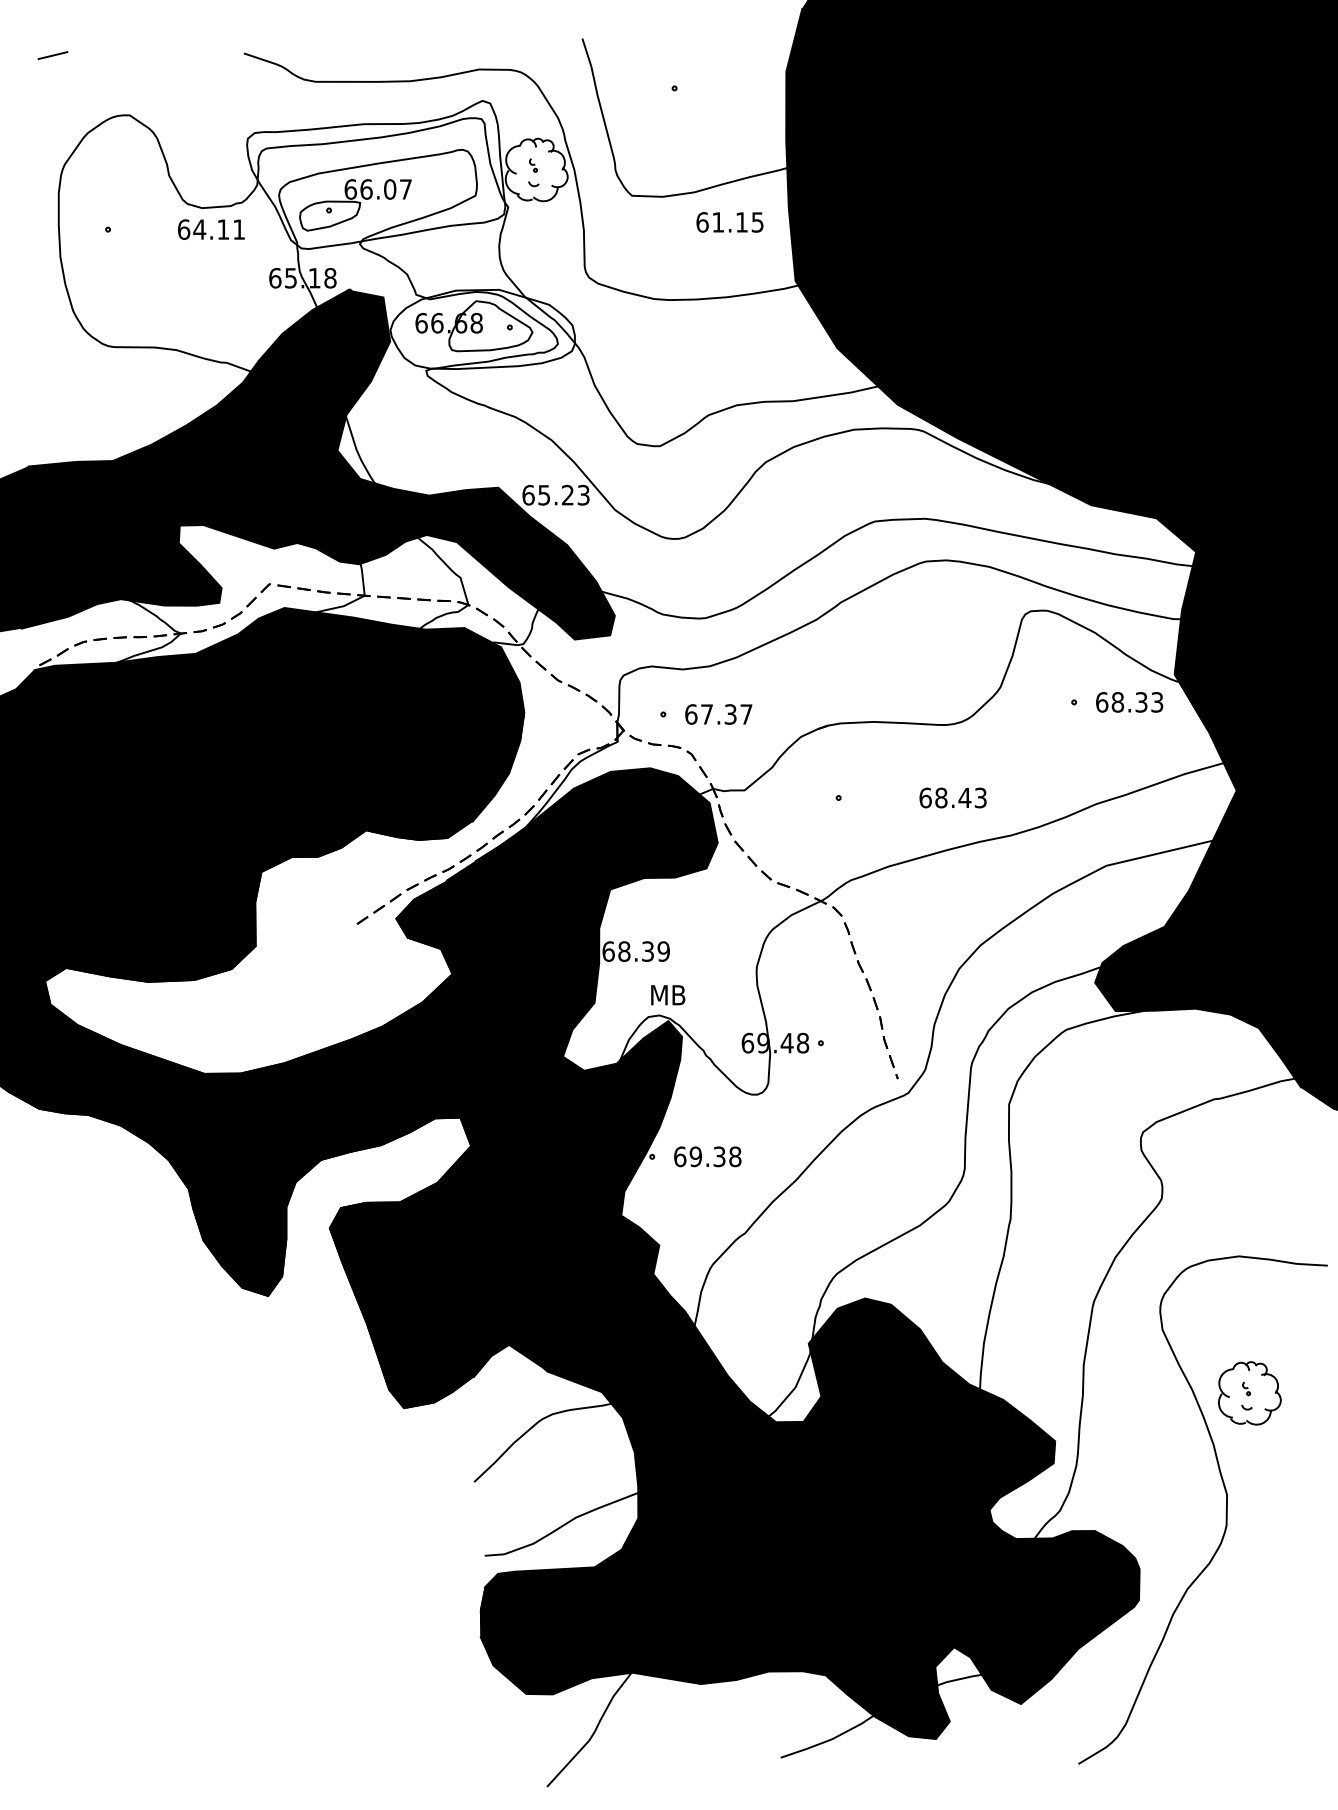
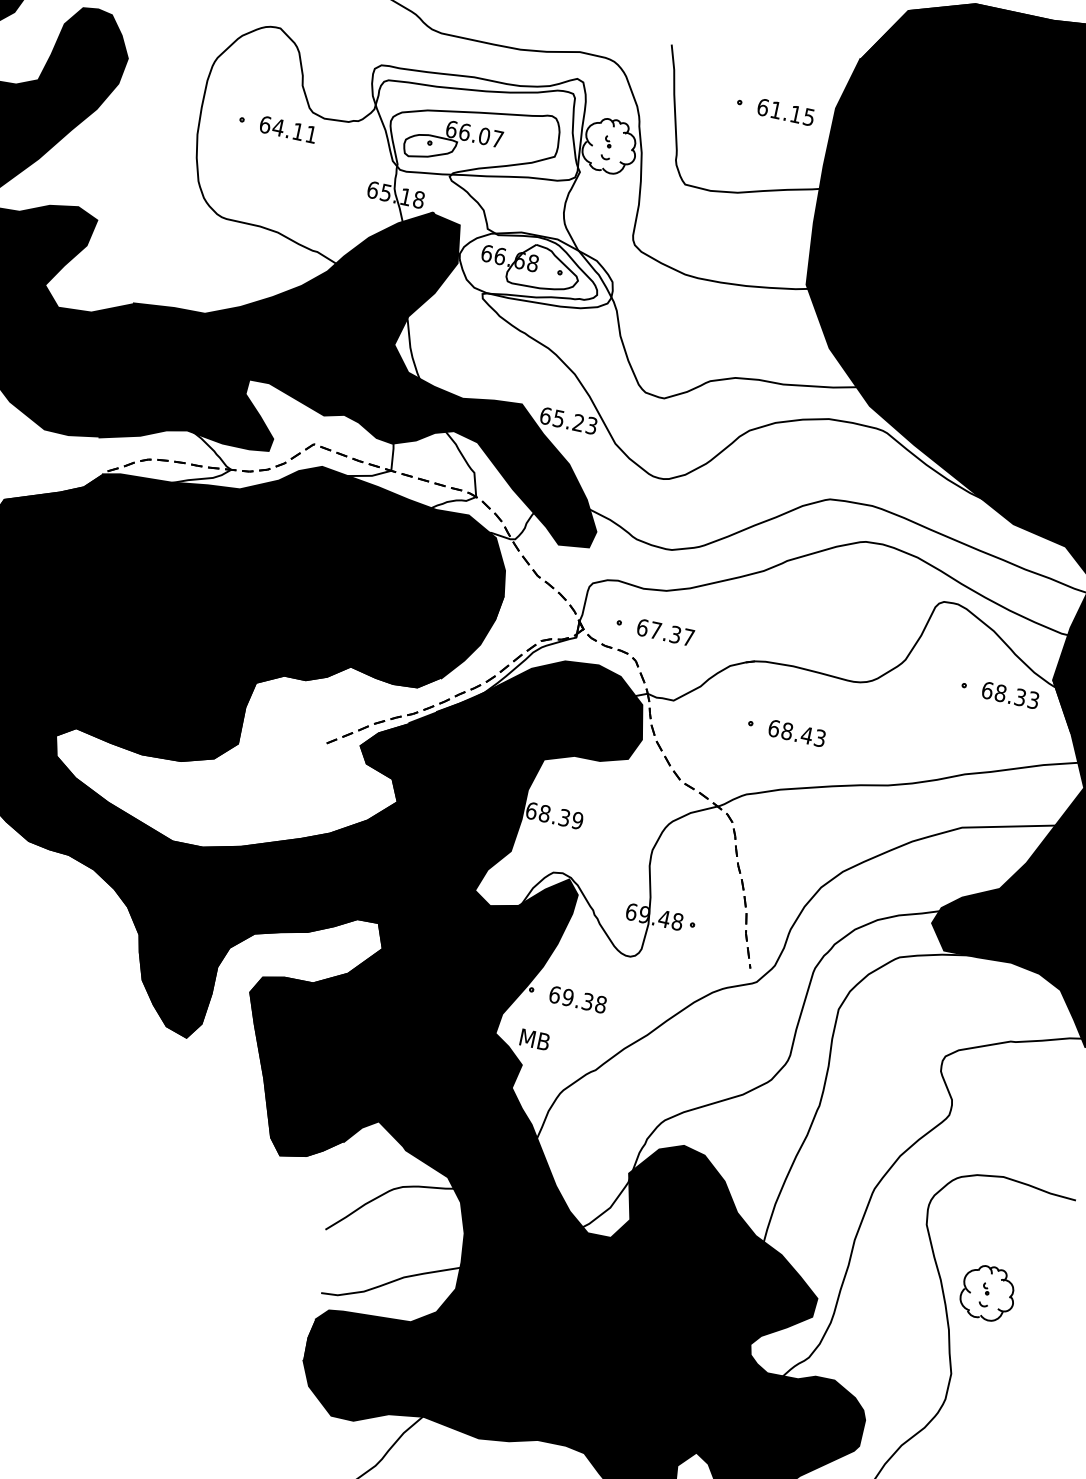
text: (729, 222) -> (785, 112), moved
text: (211, 229) -> (288, 129), moved
text: (952, 797) -> (796, 732), moved
text: (668, 995) -> (535, 1040), moved

